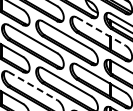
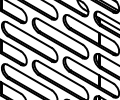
line: (101, 31) -> (91, 28), dashed -> solid
line: (33, 86) -> (30, 77), dashed -> solid

